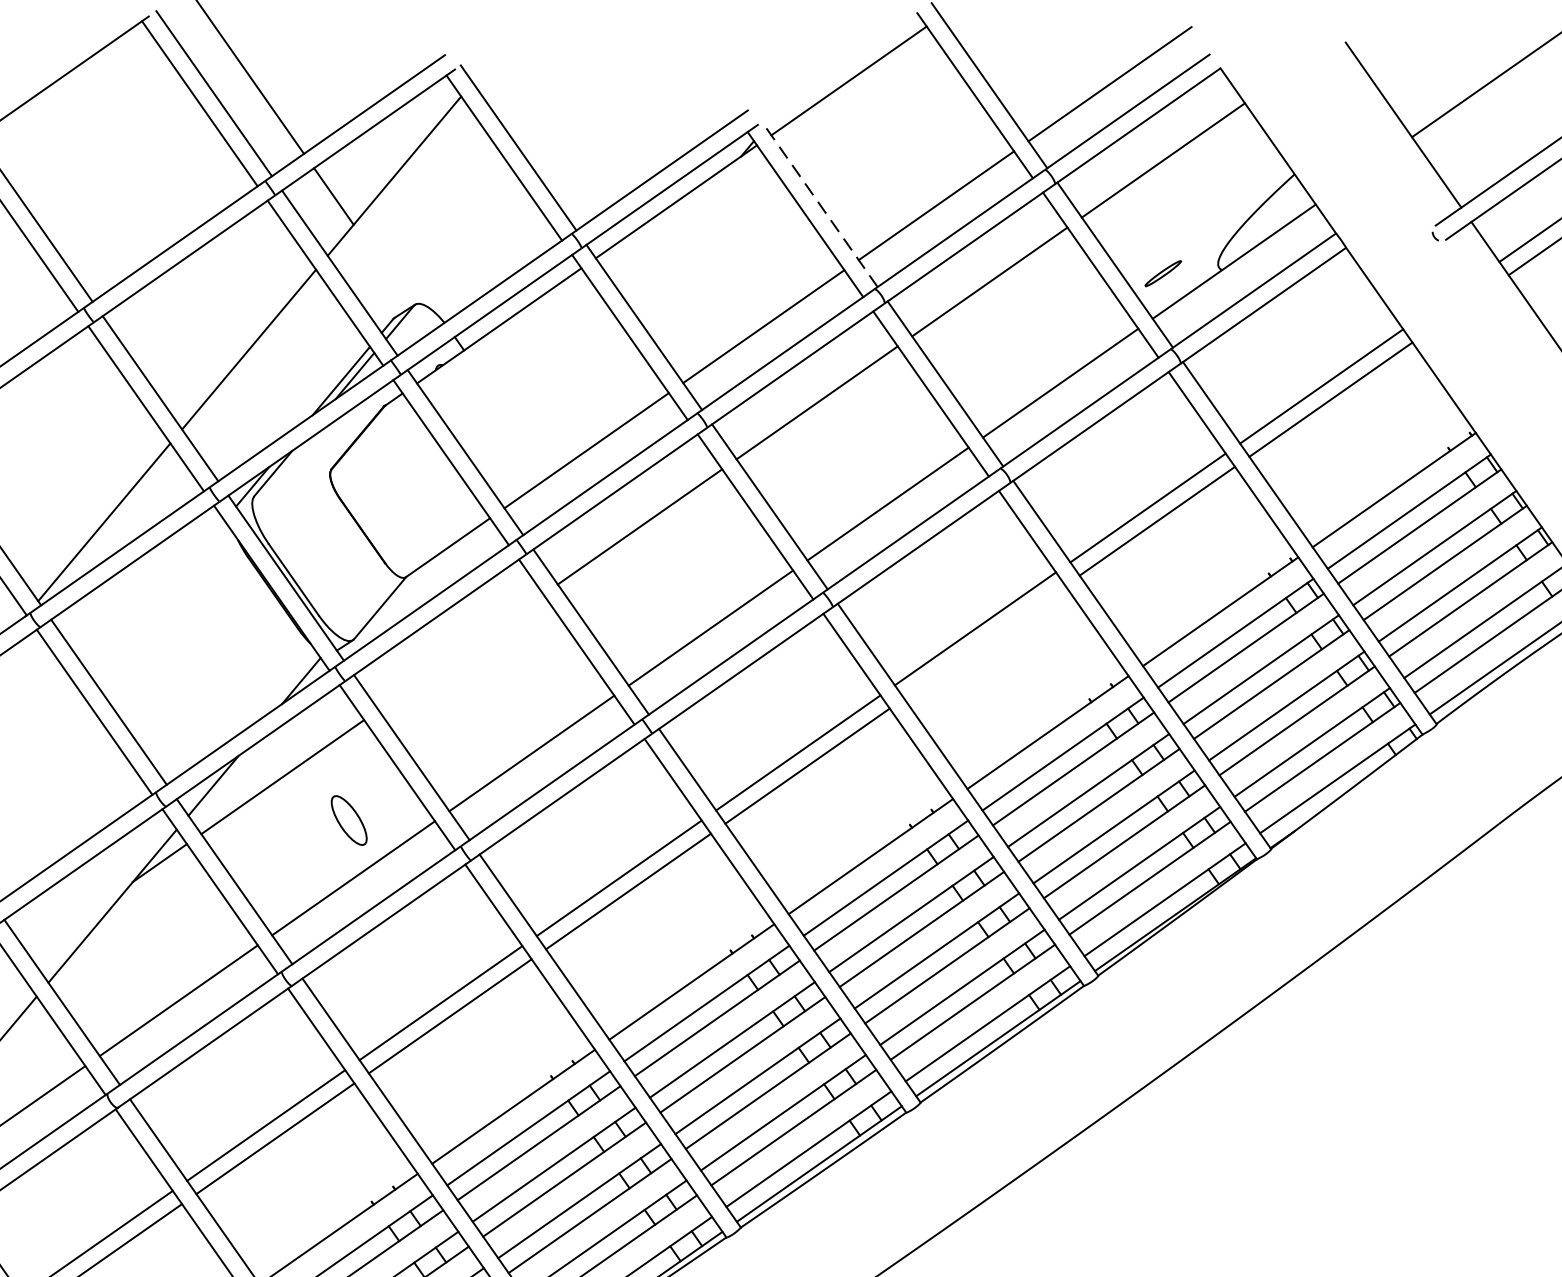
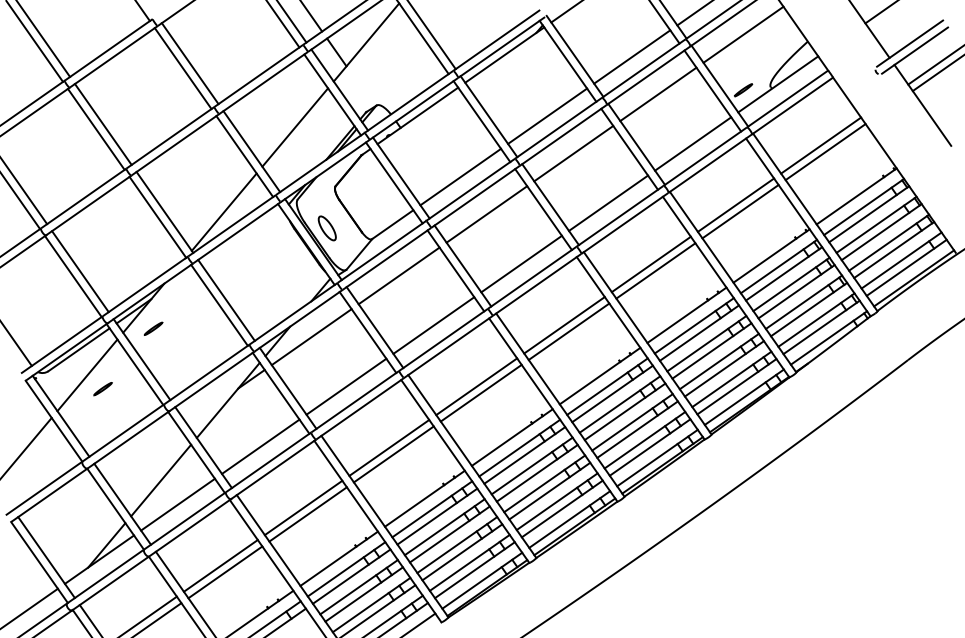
line: (818, 202) -> (574, 55), dashed -> solid
line: (983, 641) -> (655, 270), added
line: (459, 651) -> (398, 275), added
part: (347, 820) -> (326, 228), moved

